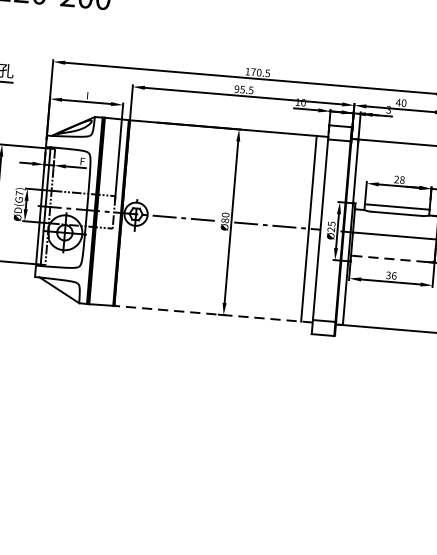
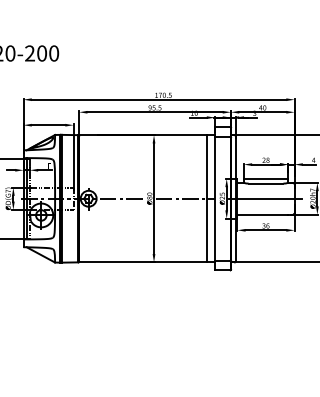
line: (389, 258) -> (263, 214), dashed -> solid
line: (214, 314) -> (147, 262), dashed -> solid

